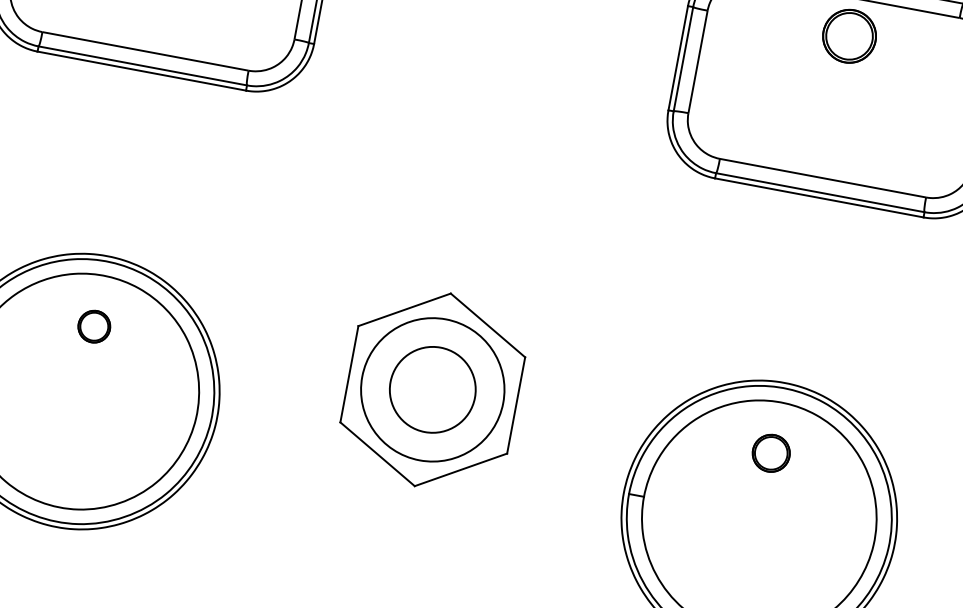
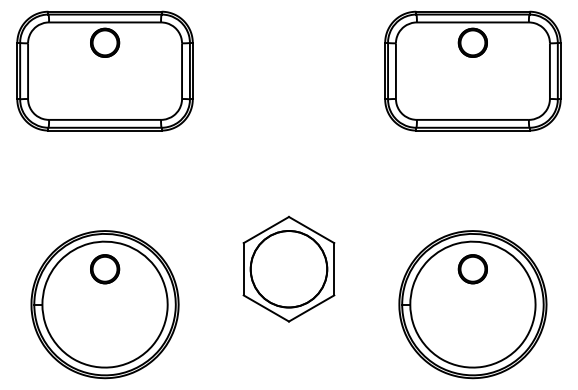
part: (94, 327) -> (105, 269), size x1.67
circle: (431, 390) -> (288, 269), size x1.67
part: (770, 453) -> (472, 269), size x1.43

